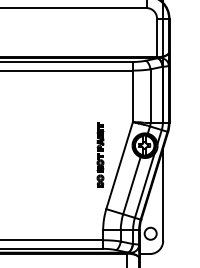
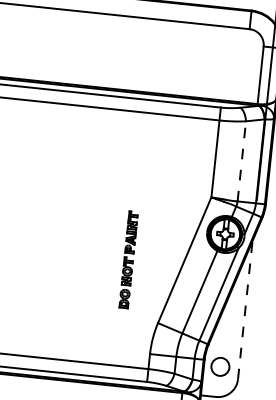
line: (150, 96) -> (241, 161), solid -> dashed
part: (100, 154) -> (128, 258), moved
line: (163, 193) -> (245, 308), solid -> dashed

